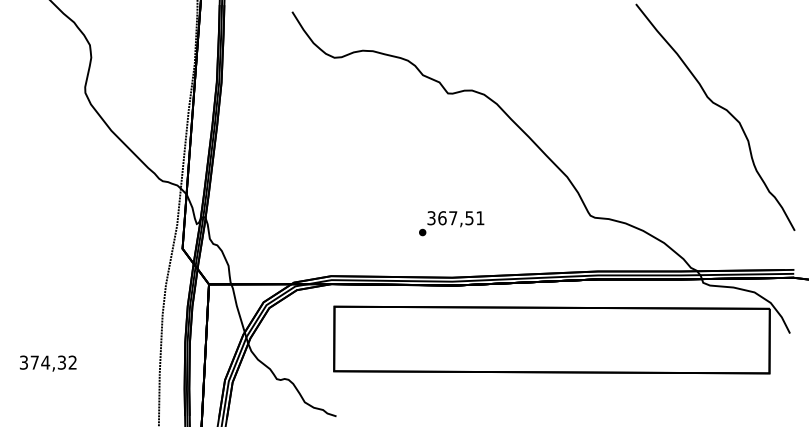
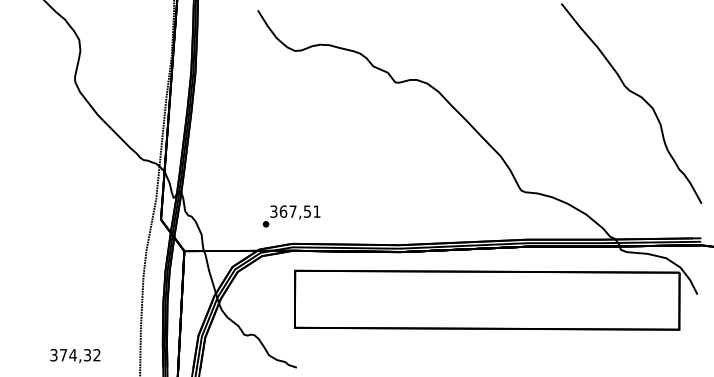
text: (451, 223) -> (291, 216), moved
text: (48, 364) -> (75, 356), moved

